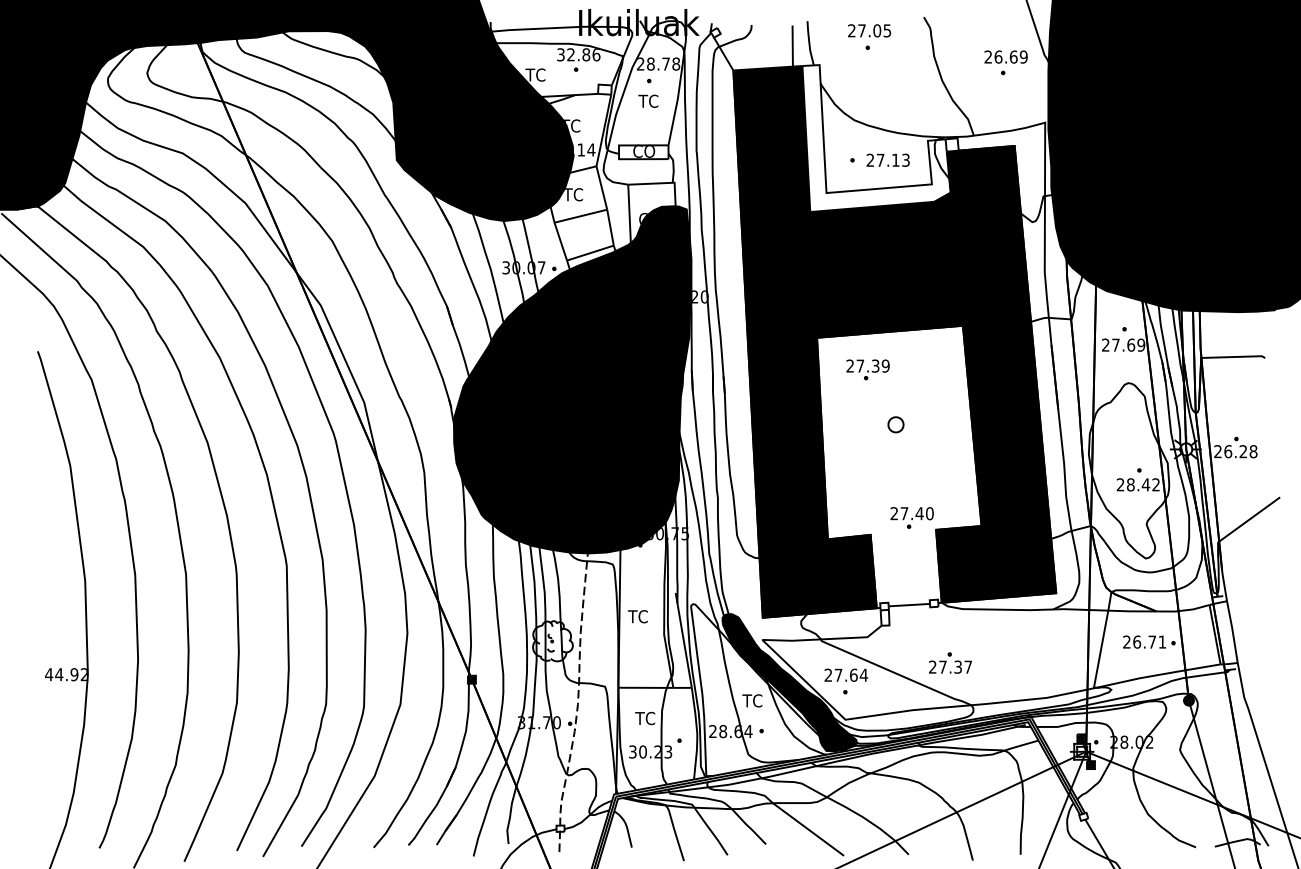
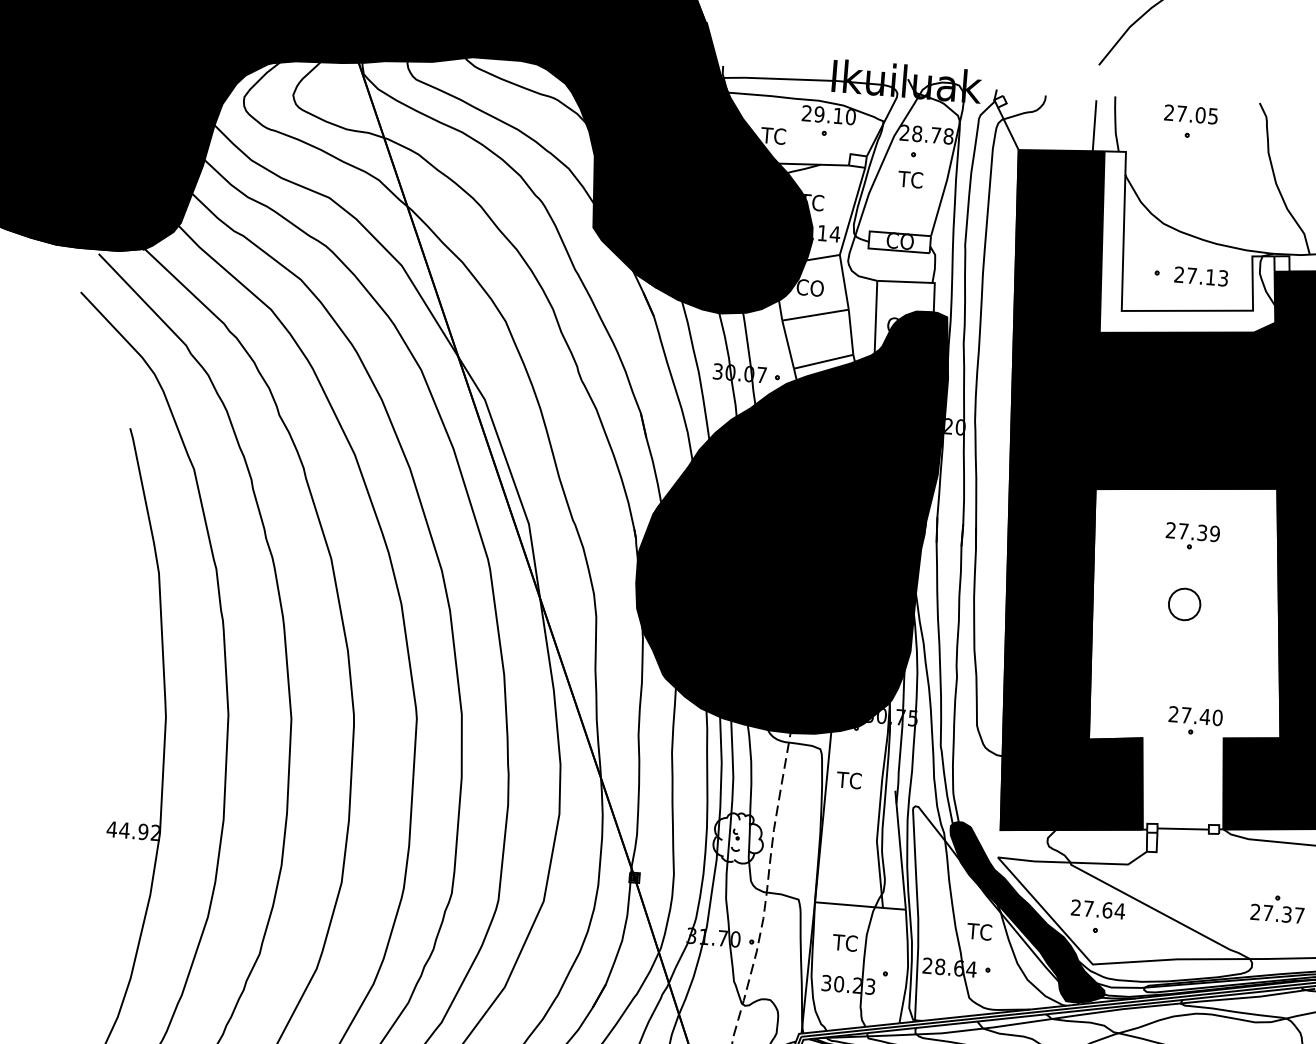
text: (578, 54) -> (828, 114), 32.86 -> 29.10
text: (574, 194) -> (809, 287), TC -> CO
part: (867, 369) -> (1192, 536), moved
part: (895, 424) -> (1184, 604), size x1.67
text: (637, 616) -> (848, 780), moved
part: (950, 662) -> (1277, 908), moved

